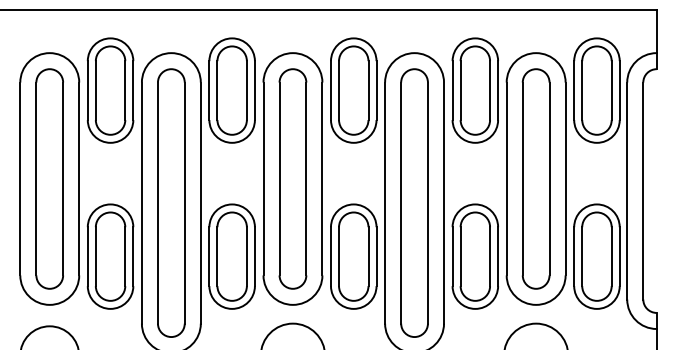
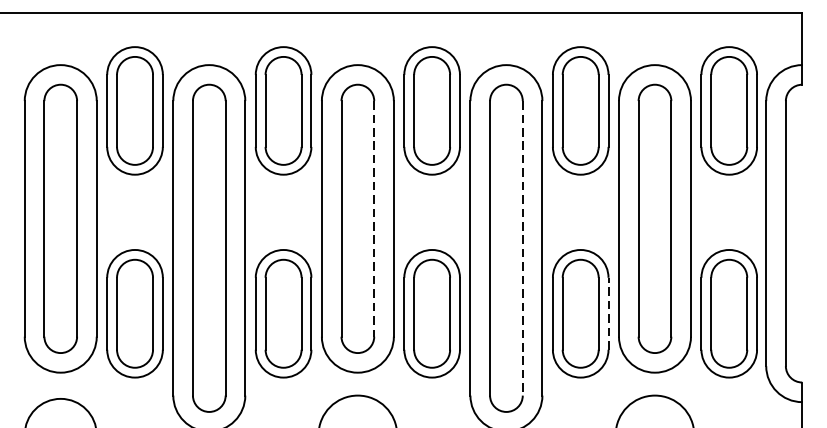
line: (306, 179) -> (374, 219), solid -> dashed
line: (427, 203) -> (522, 248), solid -> dashed
line: (498, 256) -> (608, 313), solid -> dashed

